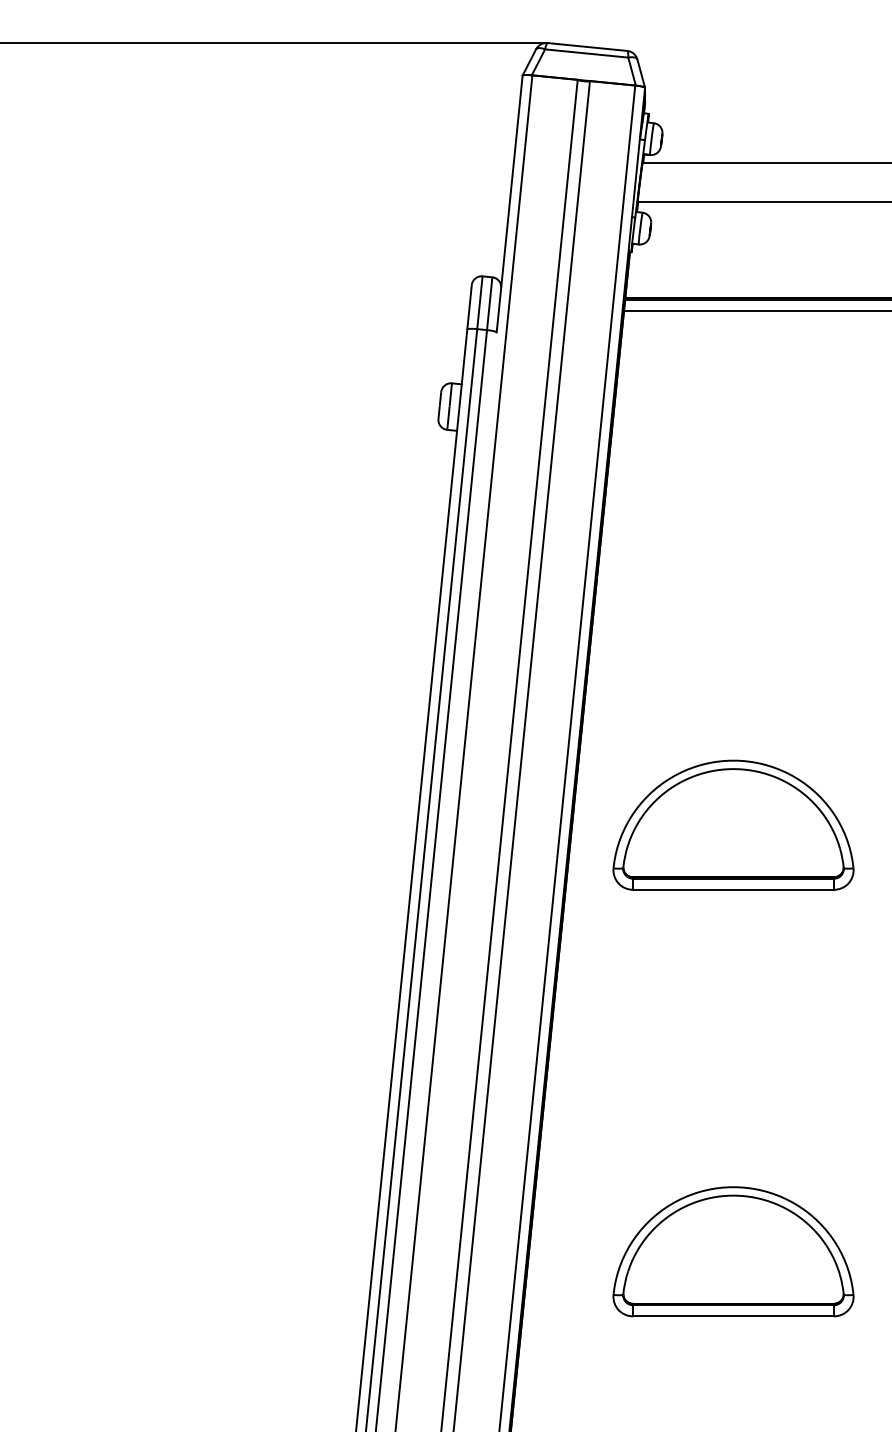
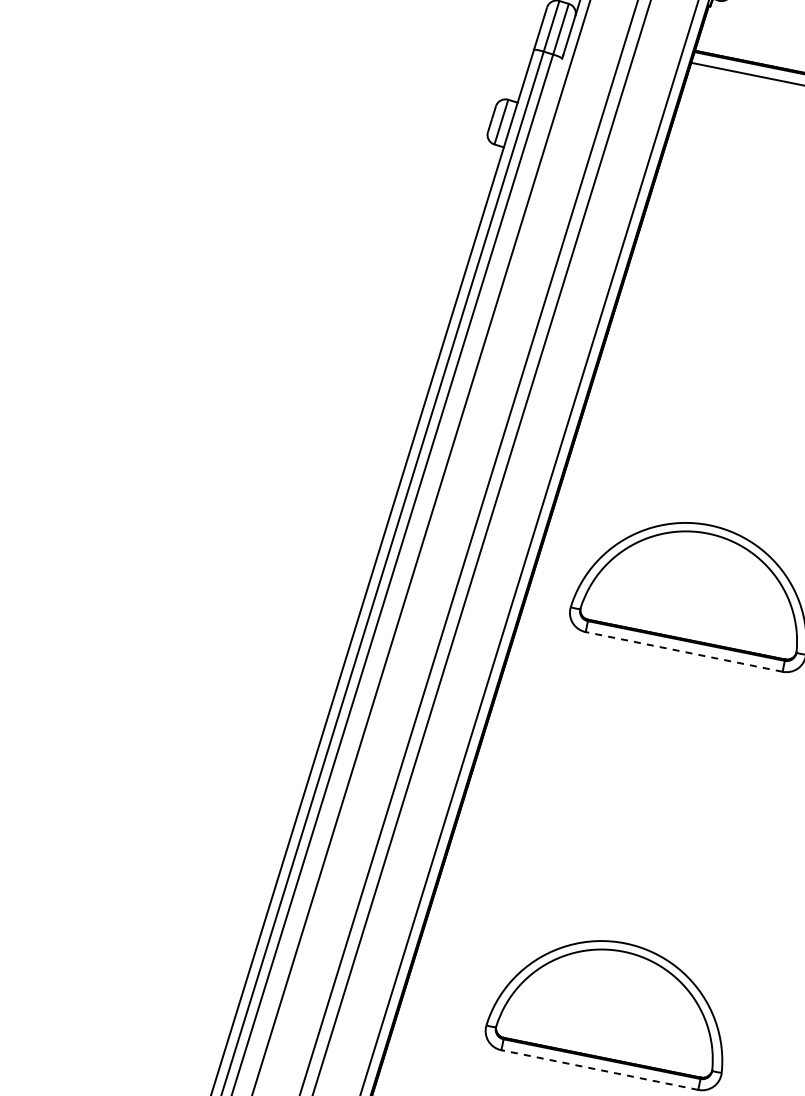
line: (733, 889) -> (684, 651), solid -> dashed
line: (733, 1316) -> (599, 1070), solid -> dashed

